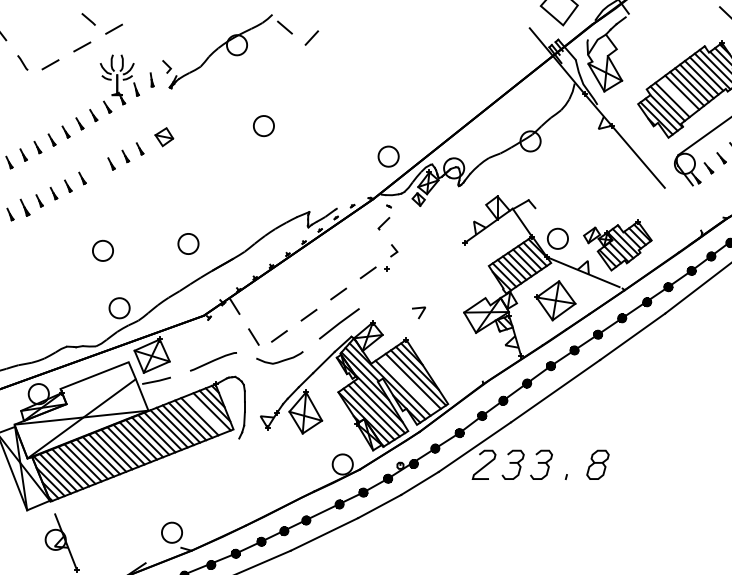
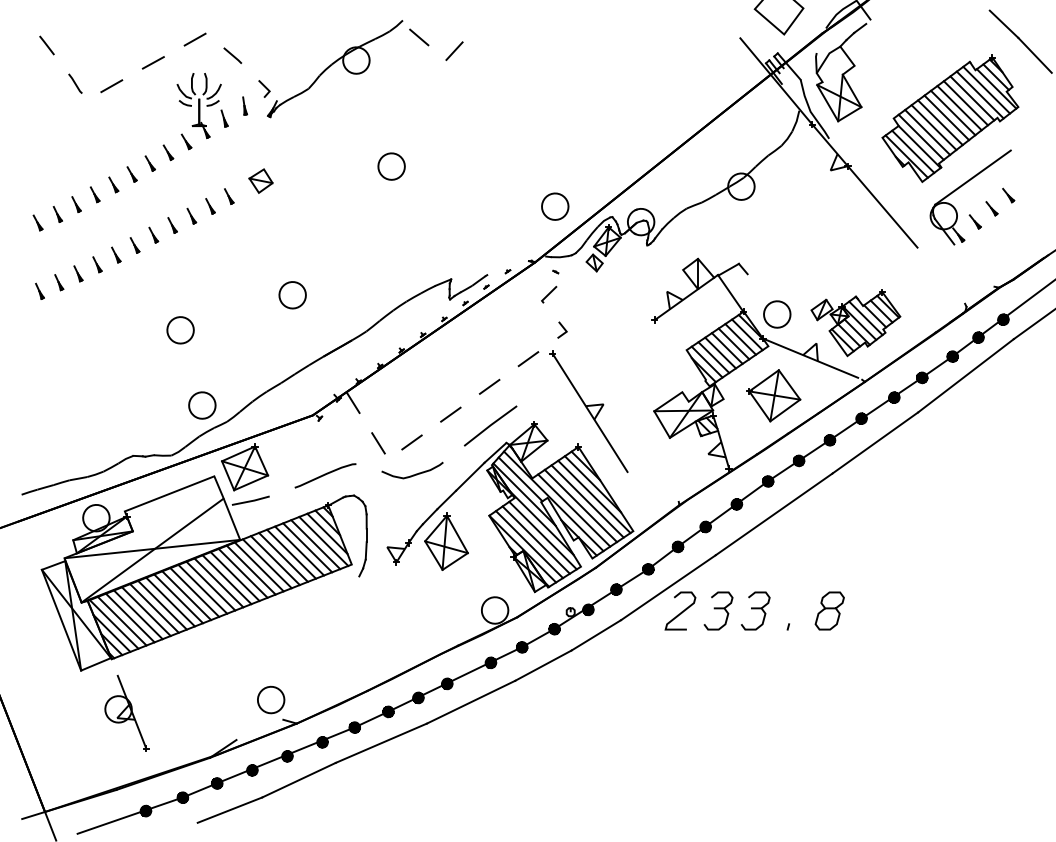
line: (88, 19) -> (232, 55), moved
line: (677, 96) -> (933, 127), added
part: (96, 170) -> (172, 225), added
part: (25, 207) -> (78, 273), size x0.71
part: (188, 244) -> (292, 295), moved
line: (414, 313) -> (589, 412), added
line: (407, 384) -> (580, 505), added
line: (205, 414) -> (315, 544), added

